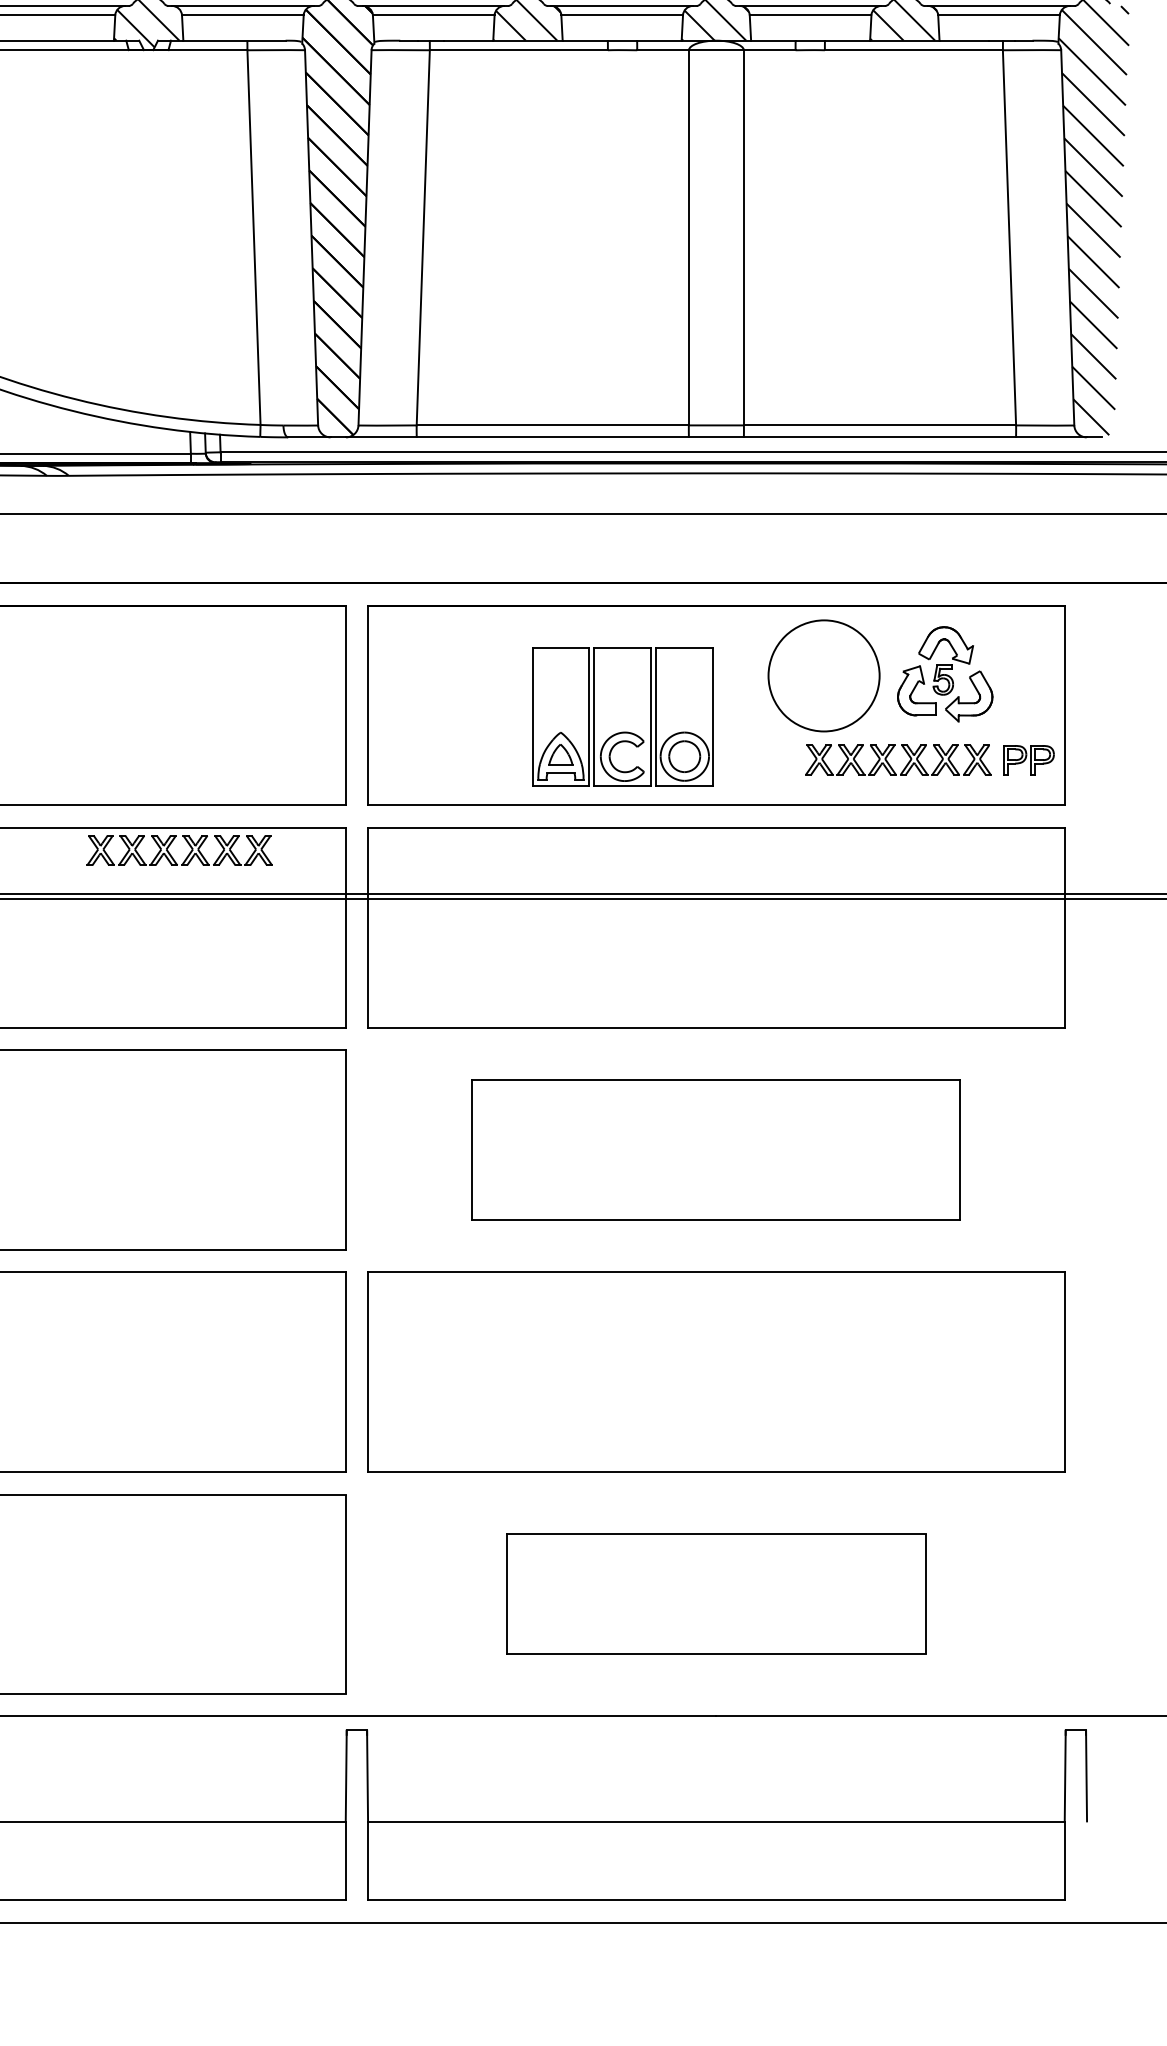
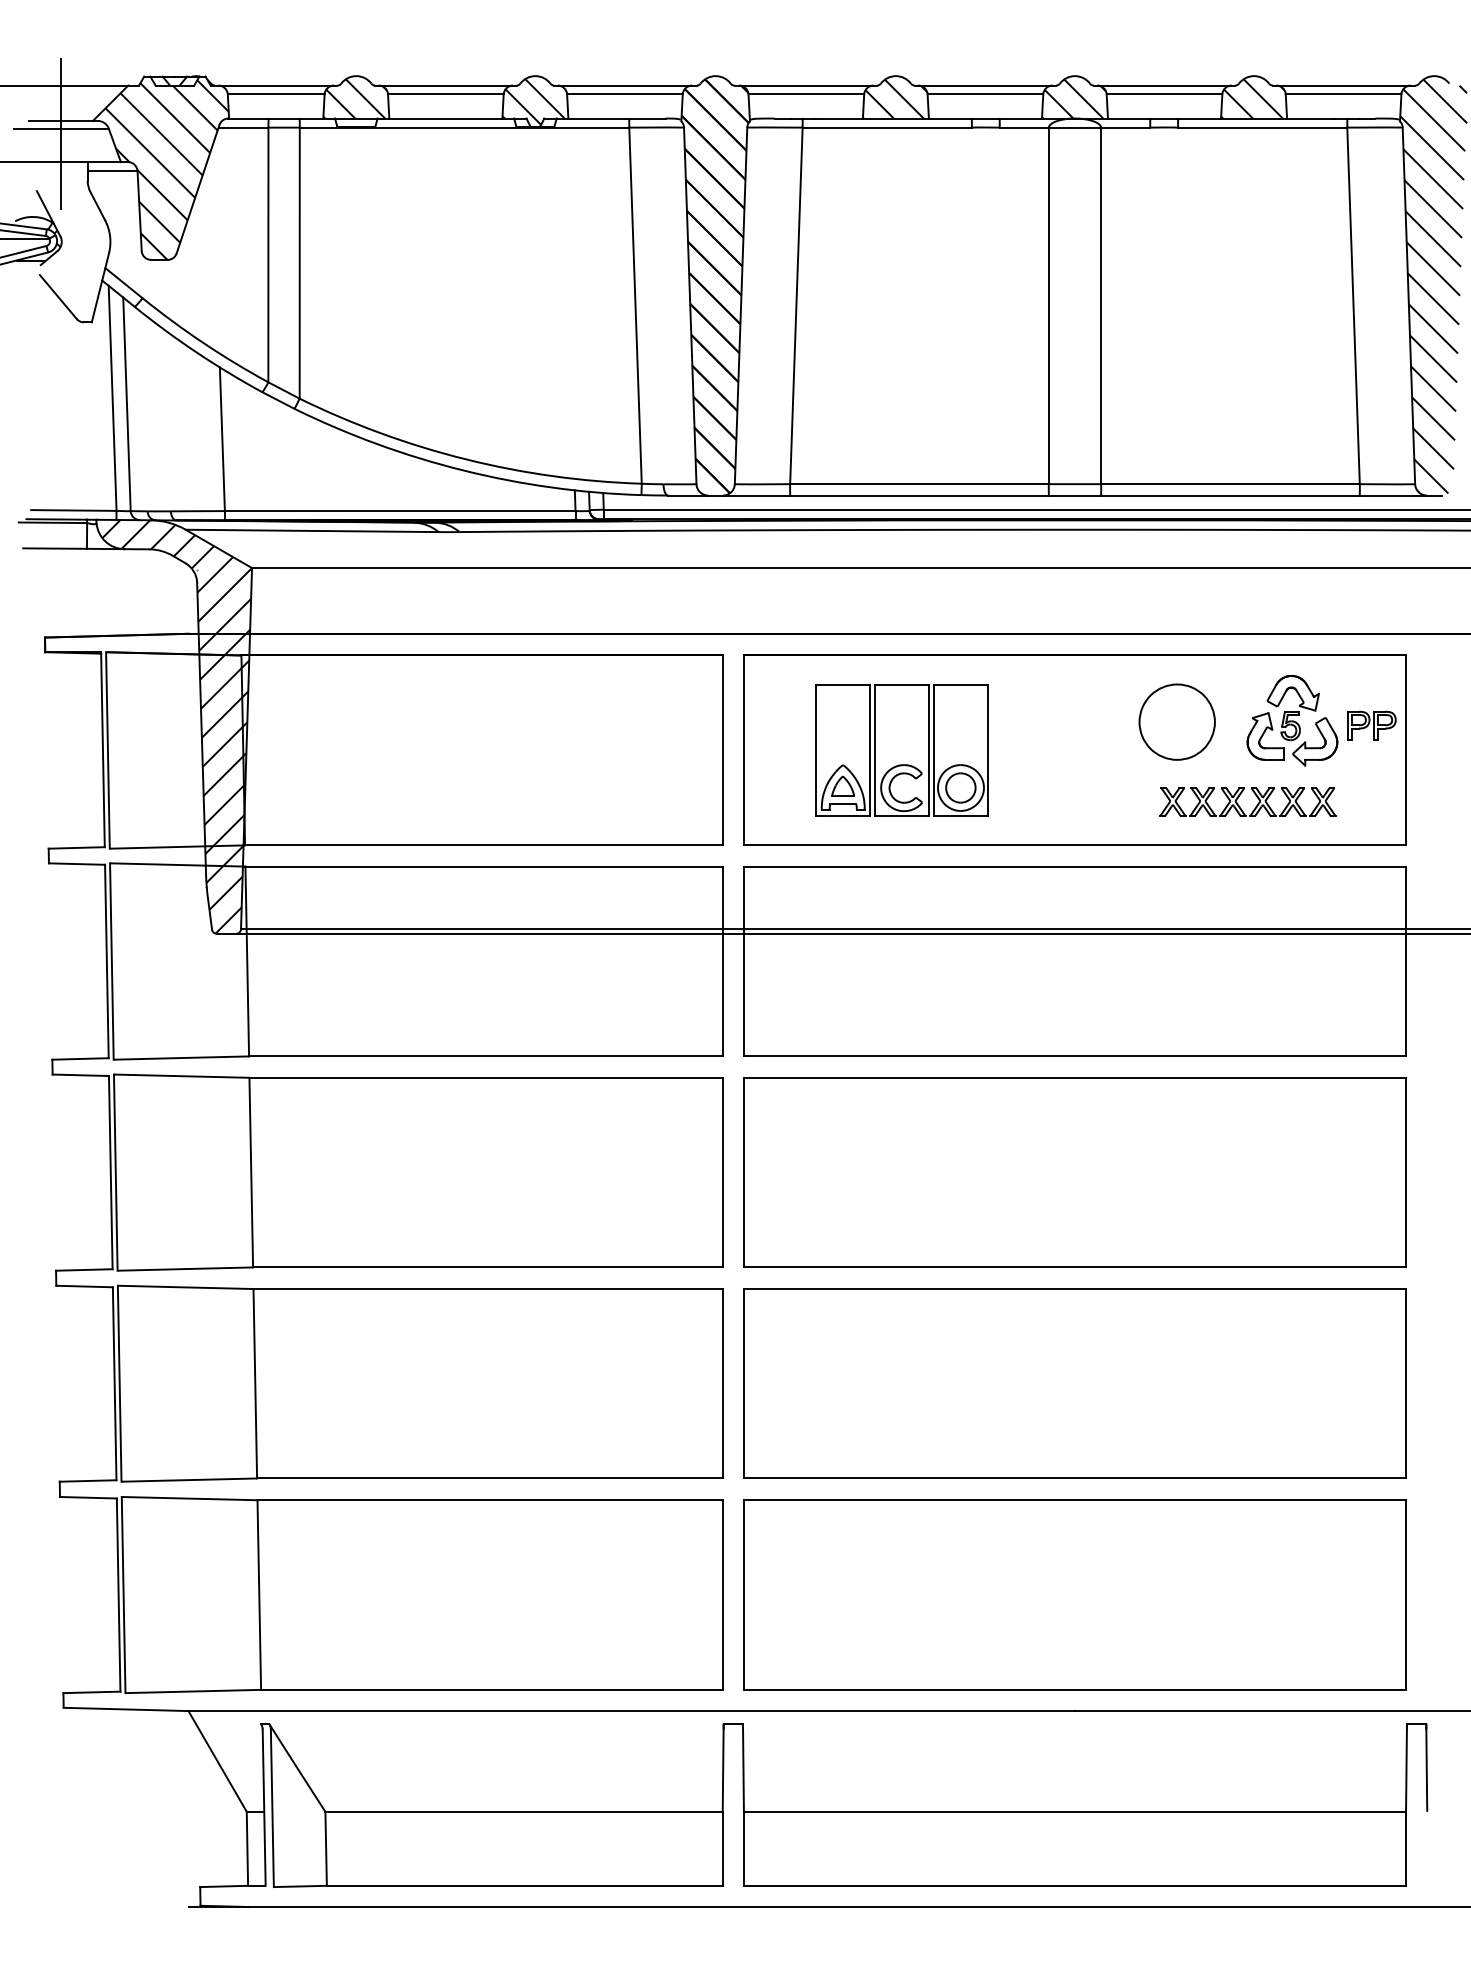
part: (823, 675) -> (1176, 721), size x0.71
part: (622, 717) -> (901, 750), moved
part: (1028, 760) -> (1371, 725), moved
part: (171, 855) -> (557, 892), removed
part: (715, 1149) -> (1074, 1172), size x1.43
part: (715, 1593) -> (1074, 1594), size x1.67

